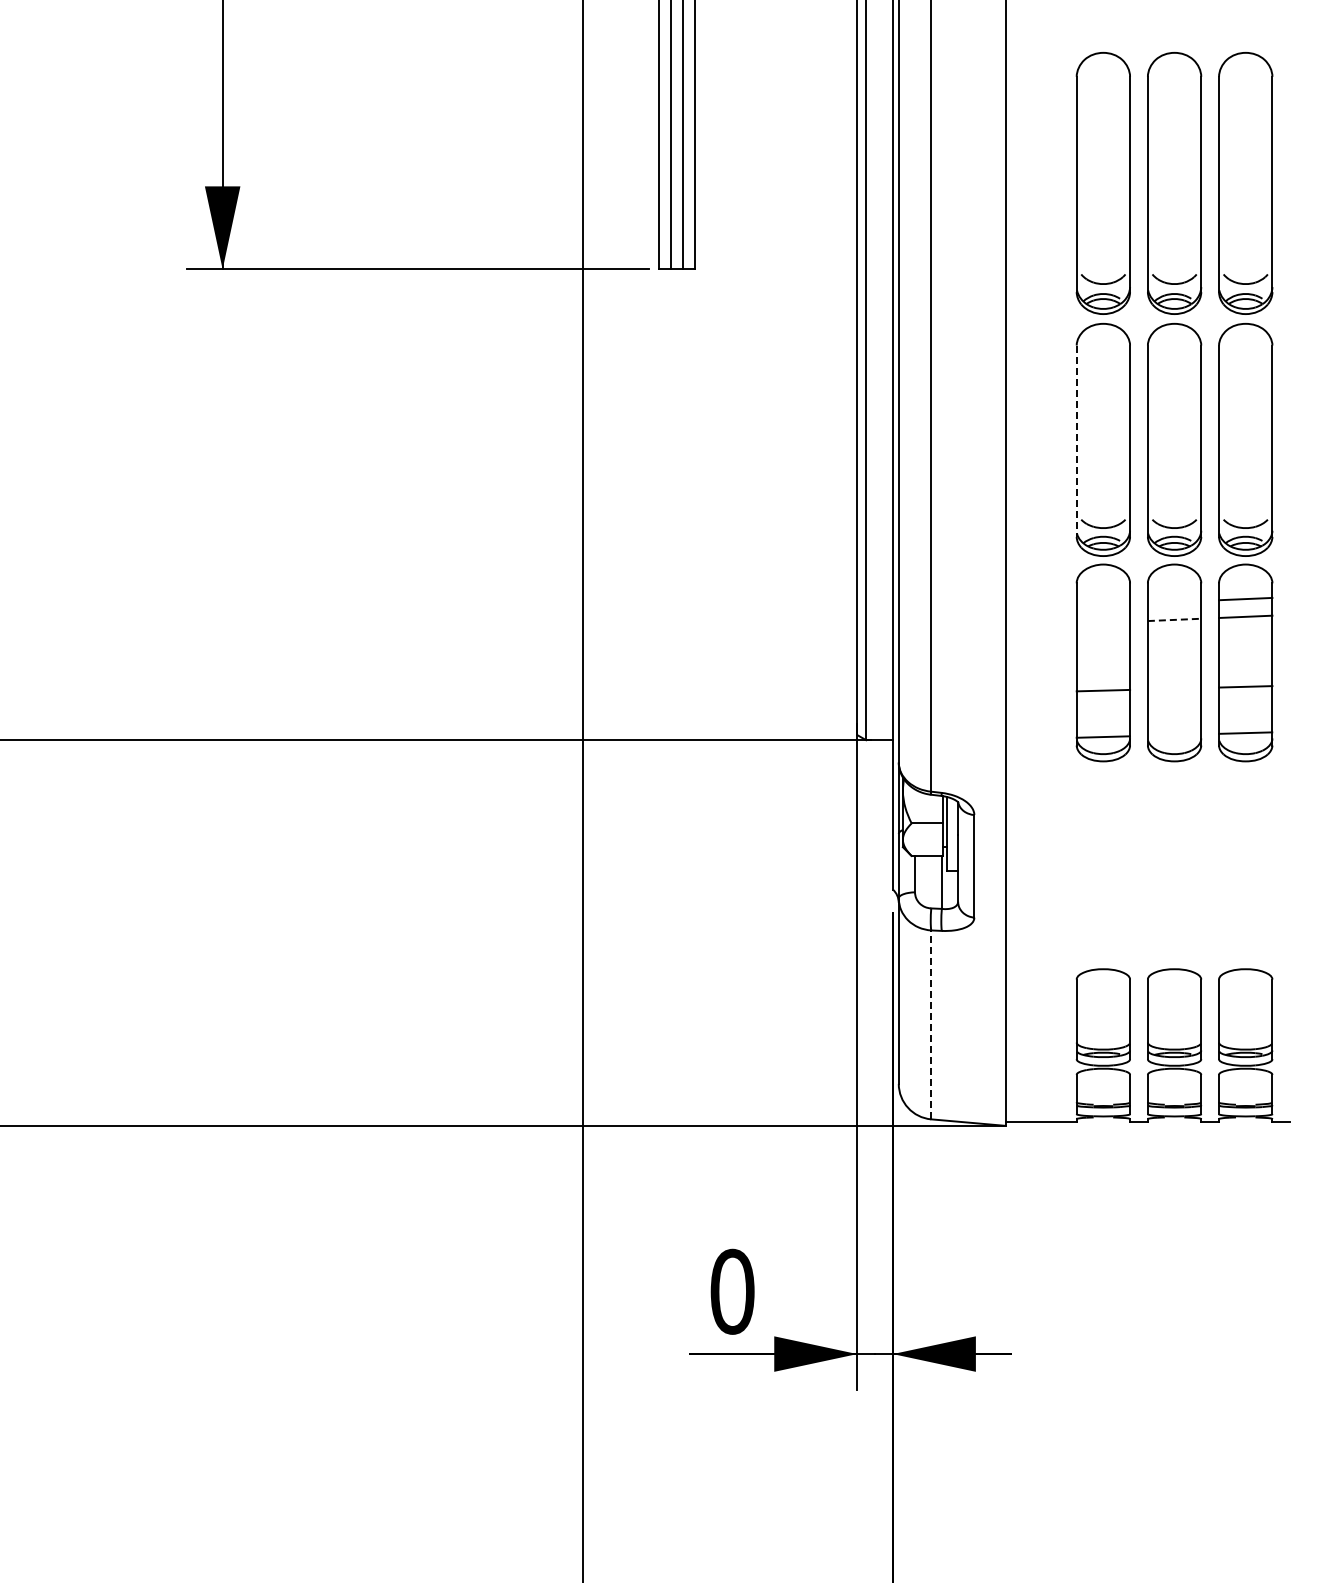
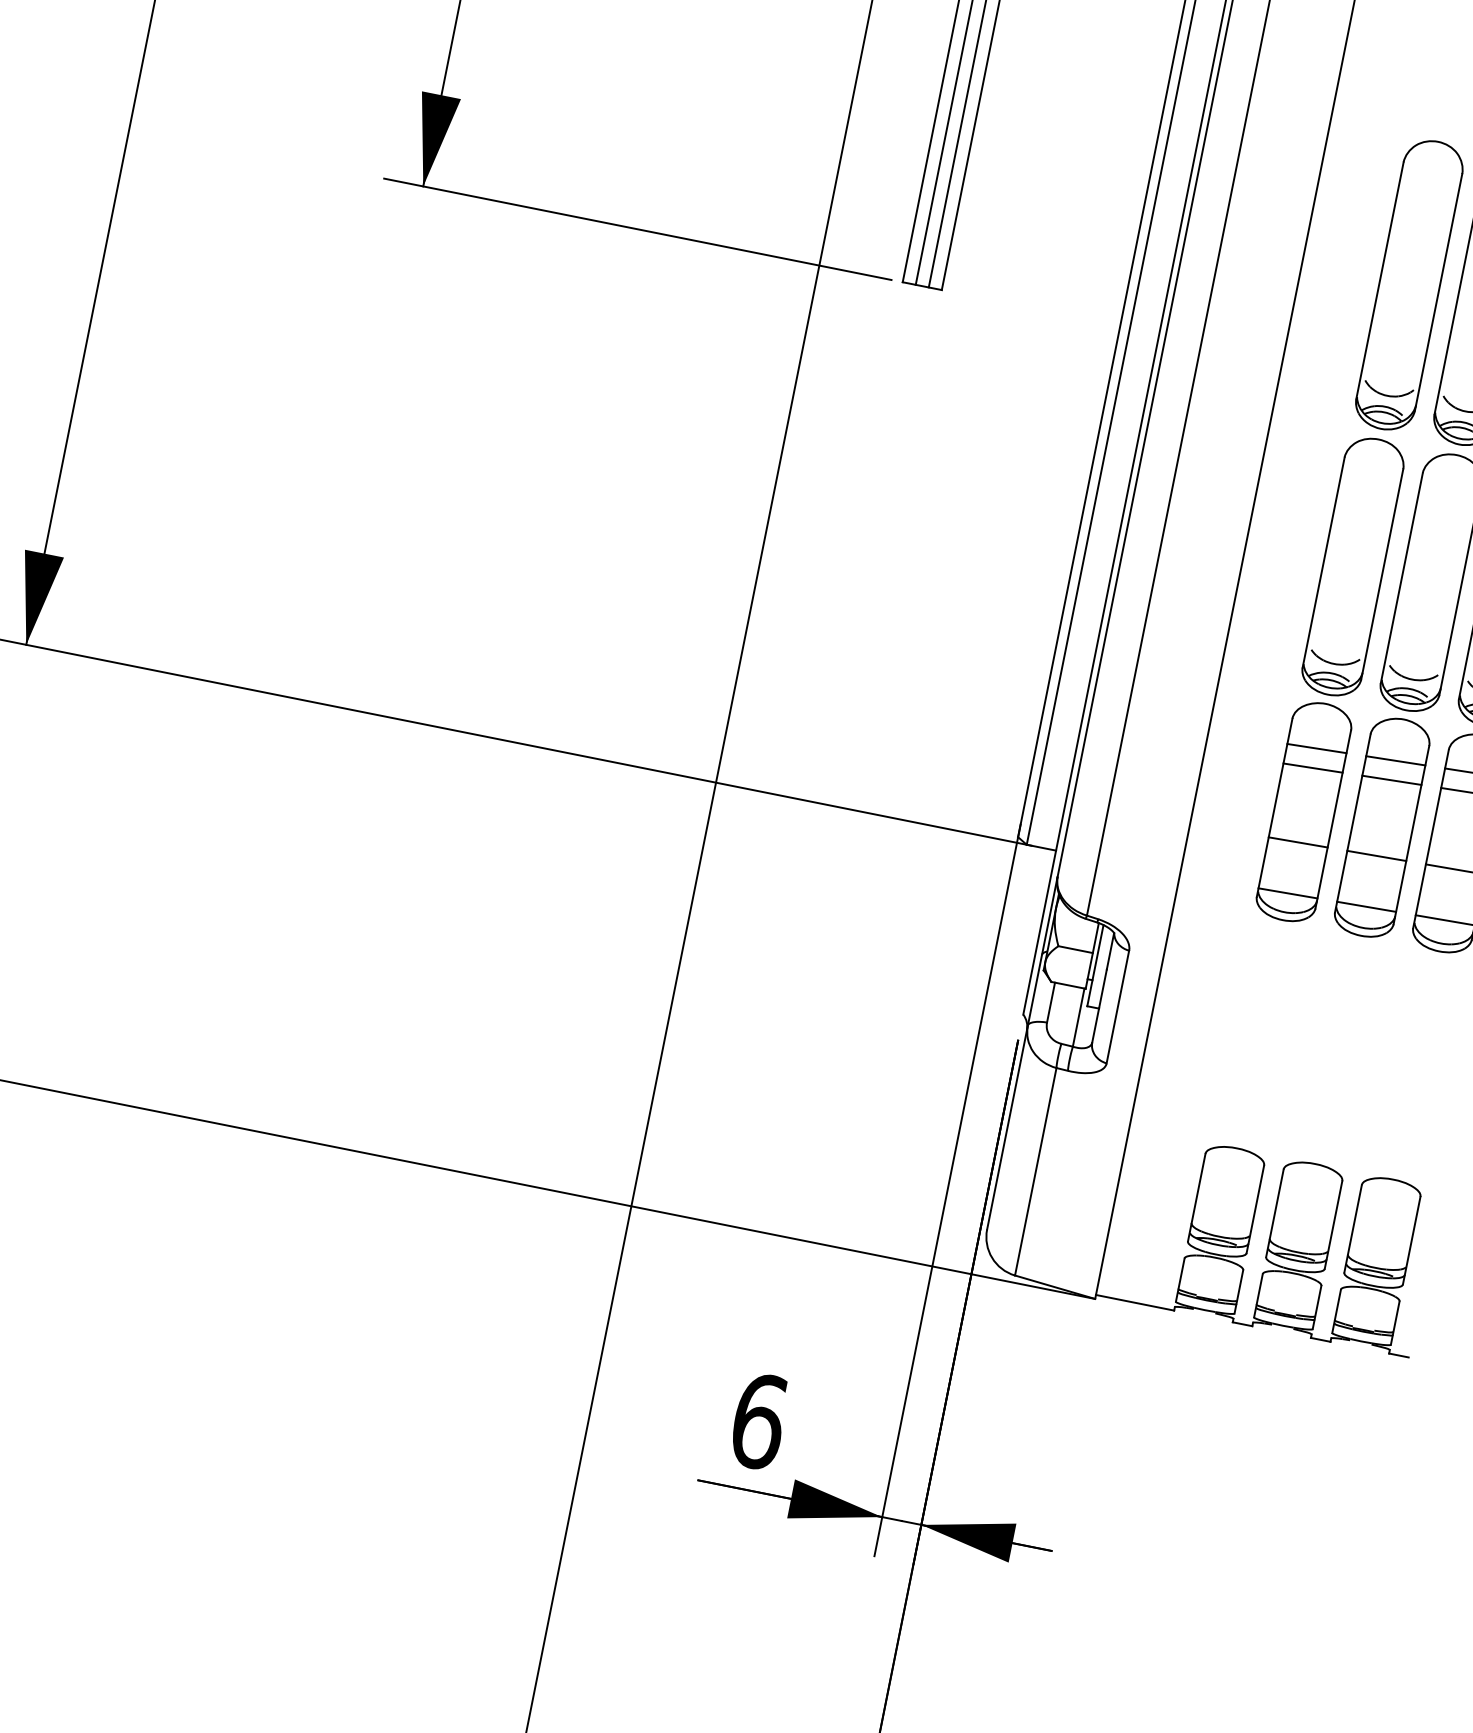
line: (1076, 441) -> (1323, 562), dashed -> solid
line: (1174, 602) -> (1395, 761), added
line: (1103, 605) -> (1317, 748), added
line: (1174, 619) -> (1391, 779), dashed -> solid
line: (1103, 622) -> (1313, 767), added
line: (1174, 688) -> (1376, 855), added
line: (1174, 734) -> (1366, 906), added
line: (931, 1024) -> (1036, 1171), dashed -> solid
text: (732, 1291) -> (758, 1420), 0 -> 6

